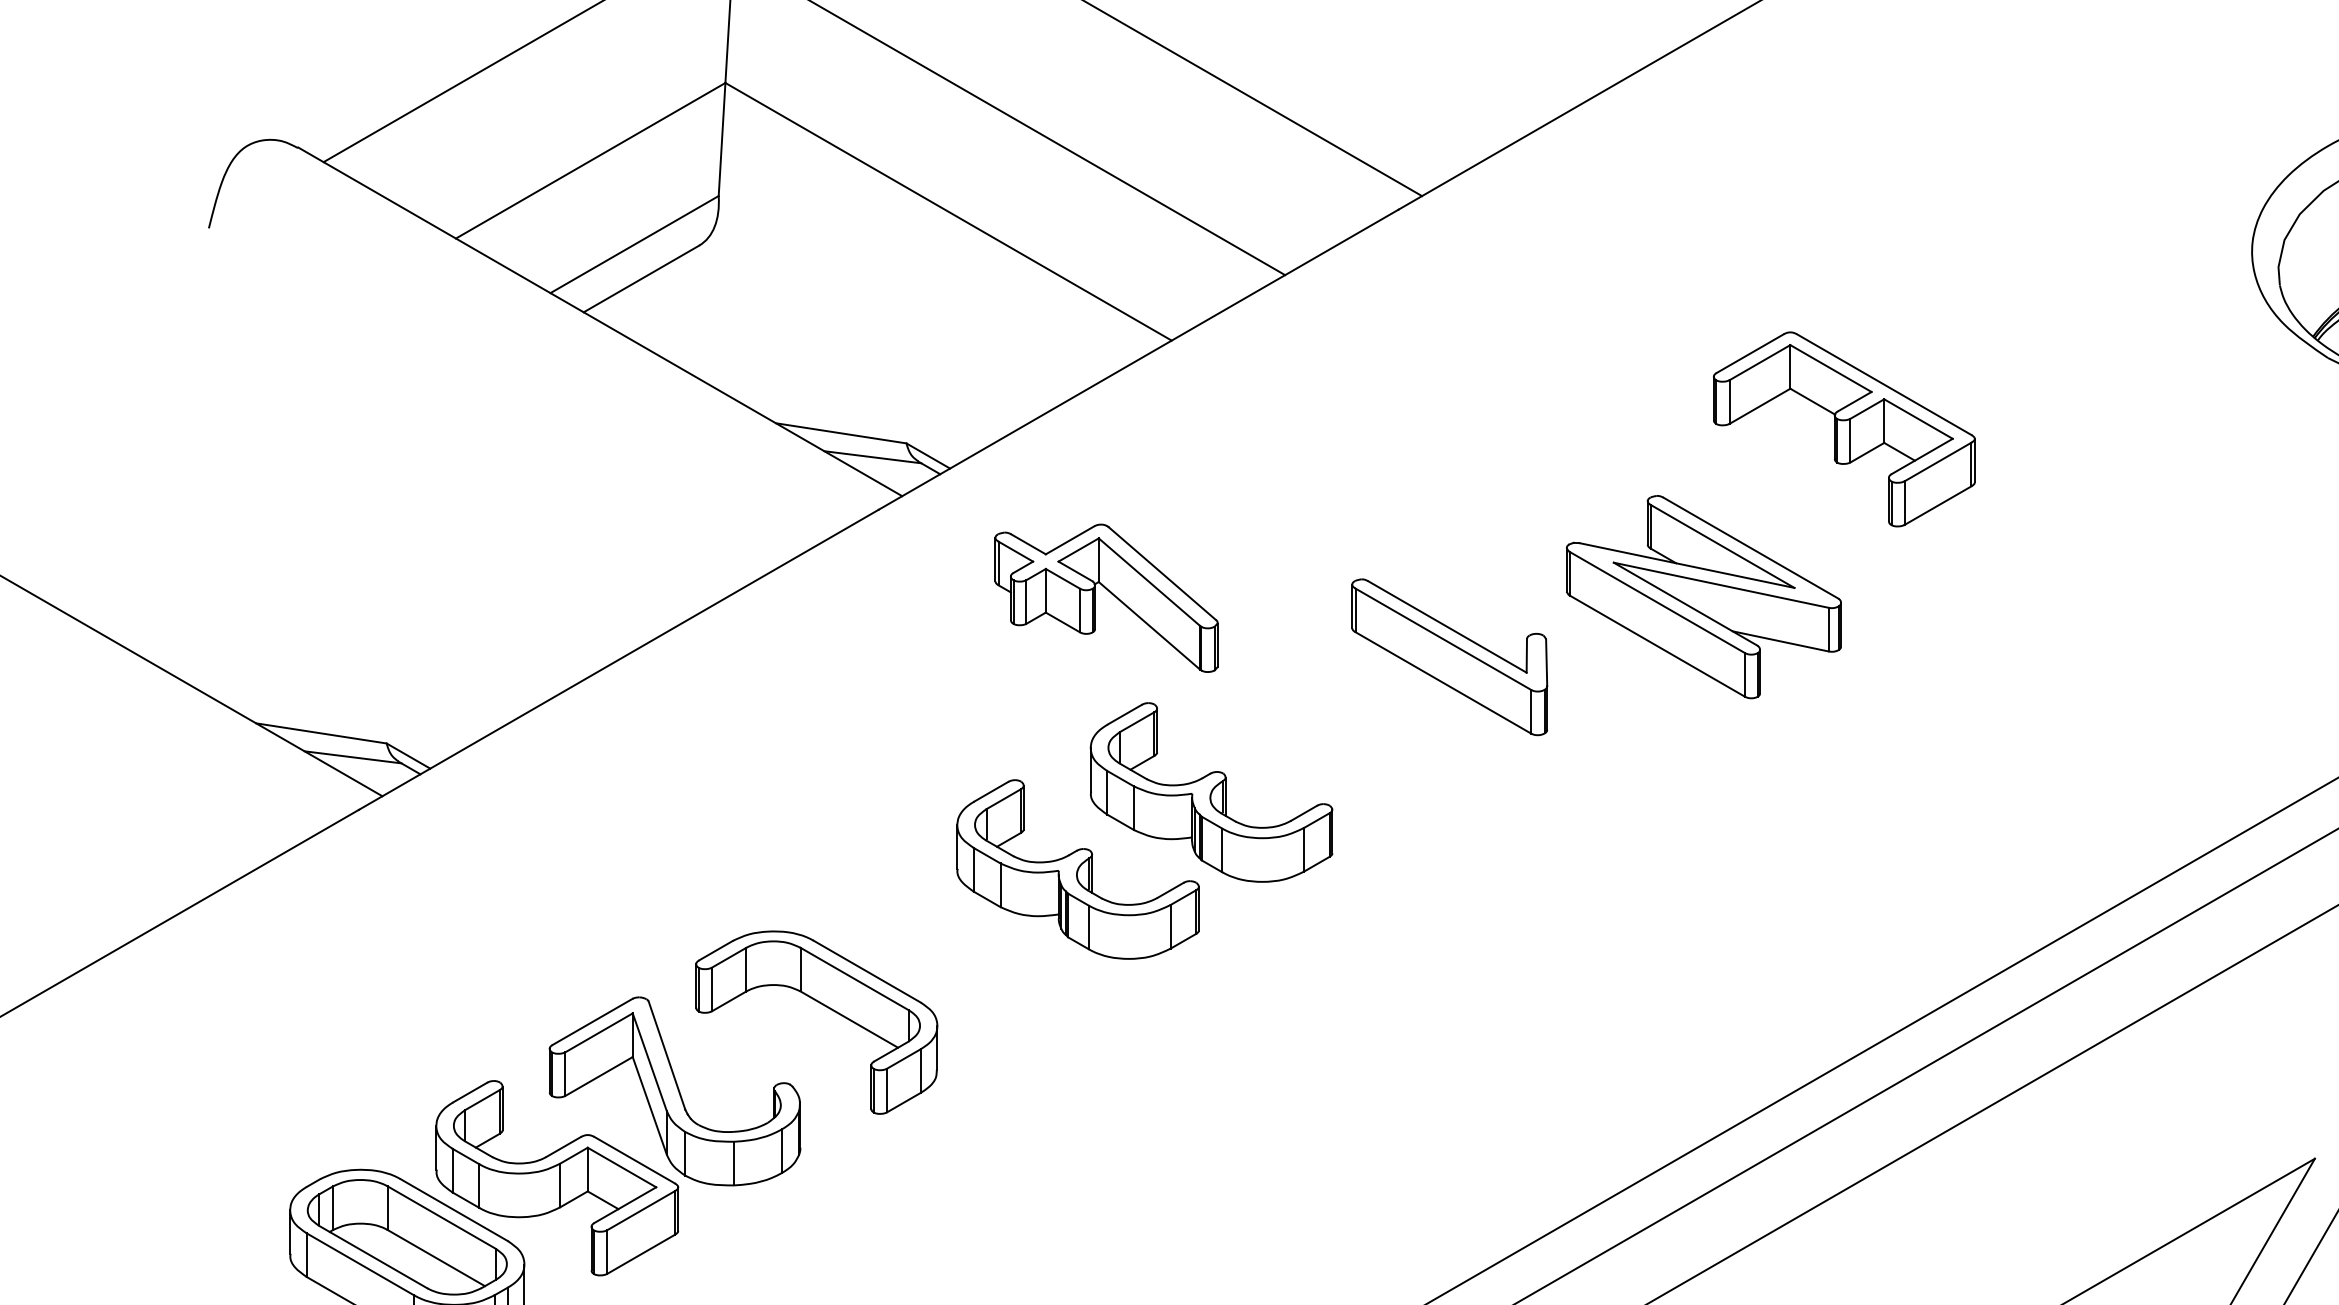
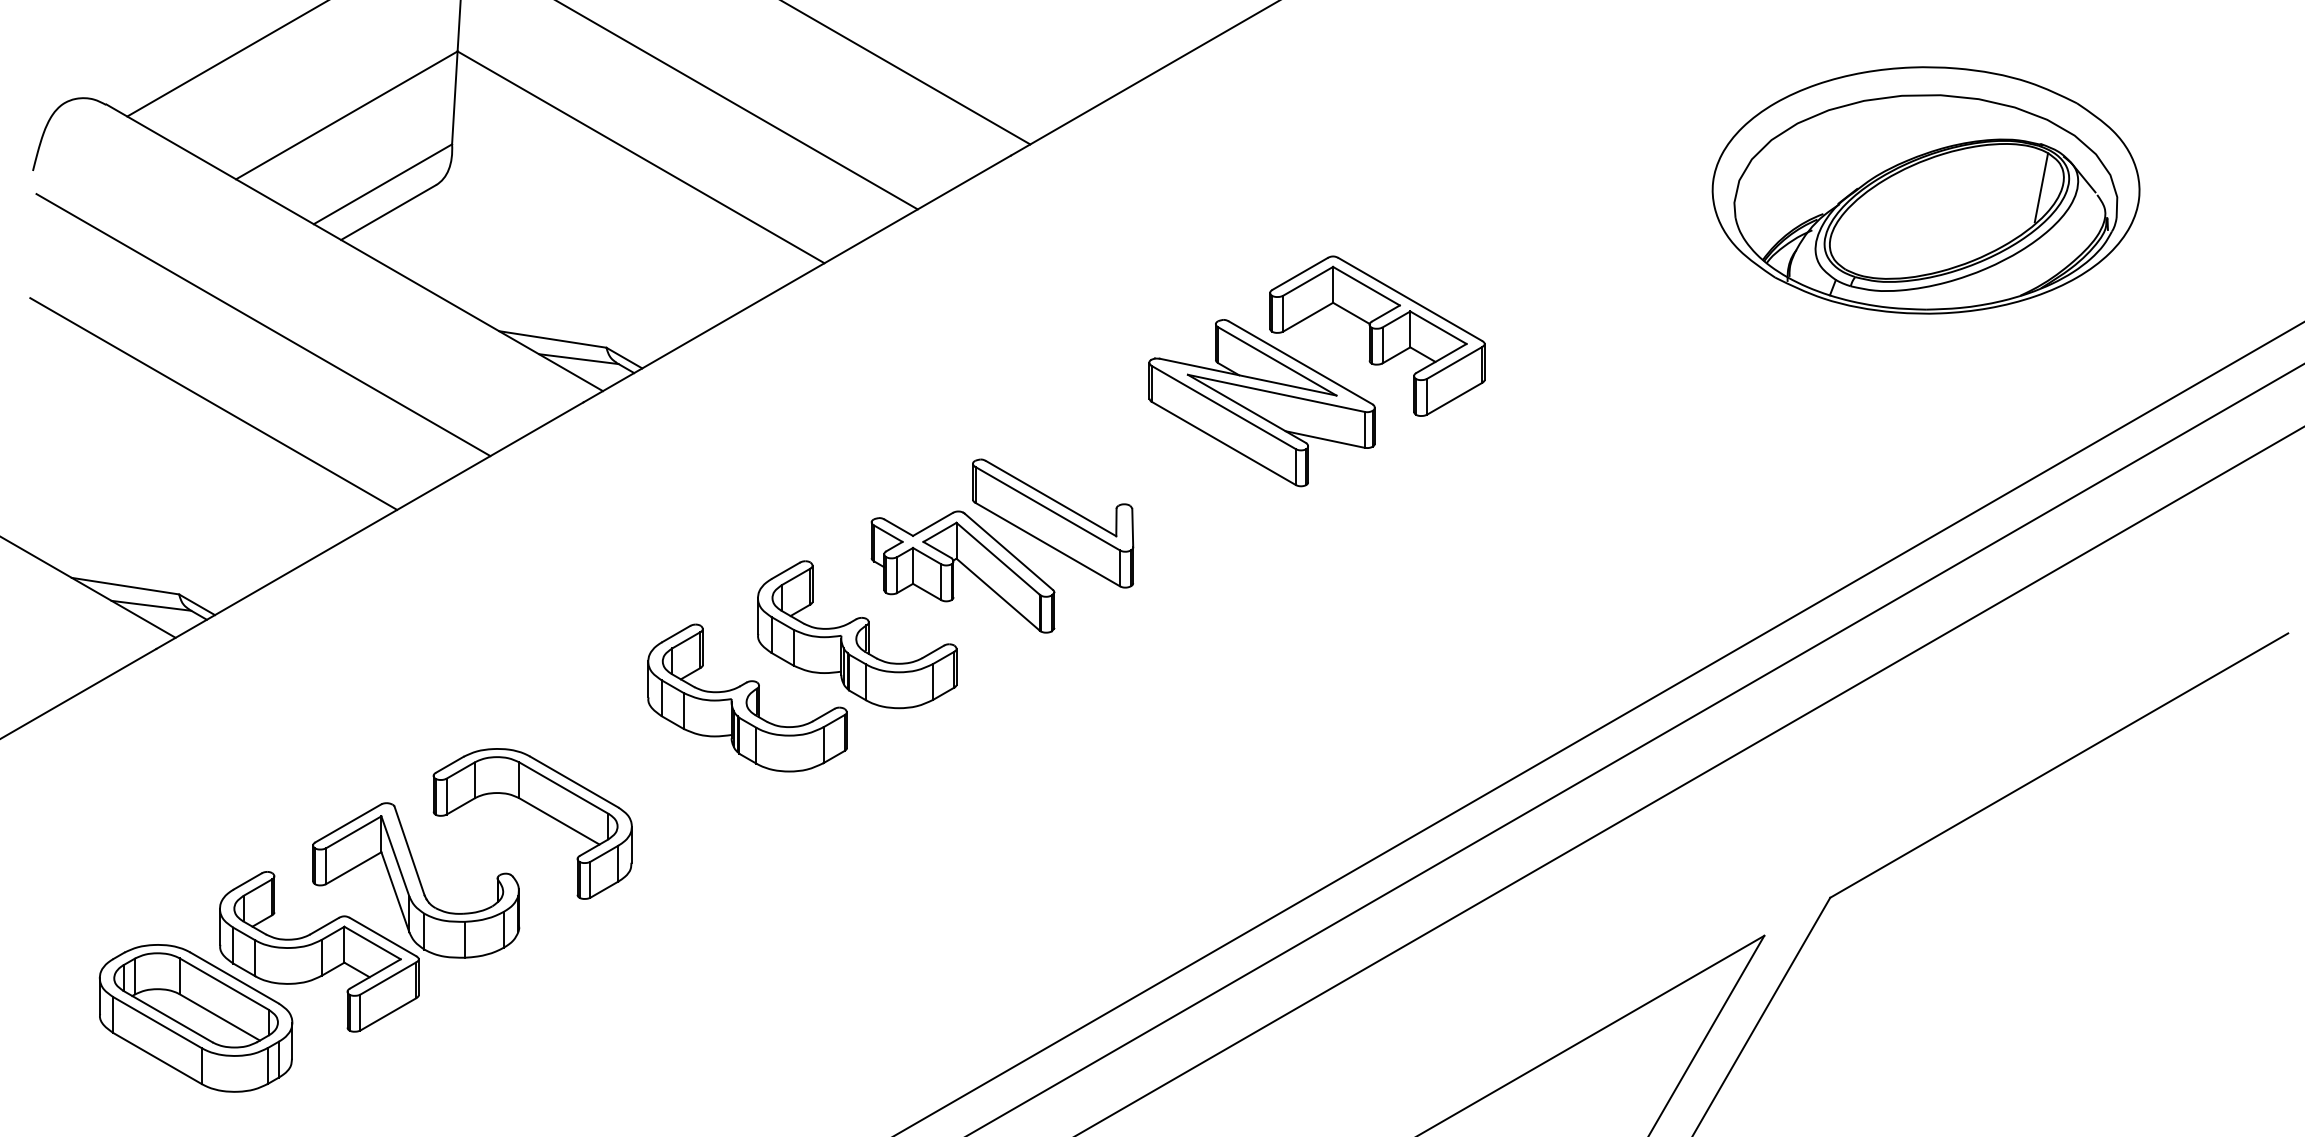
line: (489, 416) -> (263, 325), added
line: (428, 511) -> (213, 403), added
part: (1106, 597) -> (962, 571), moved
part: (1703, 597) -> (1261, 403), moved

